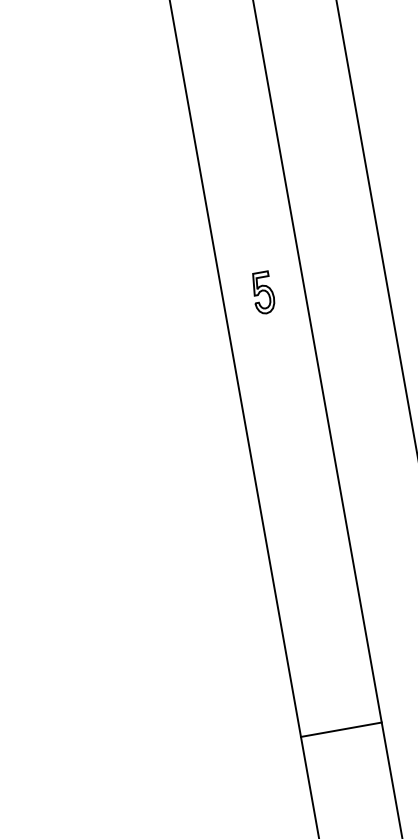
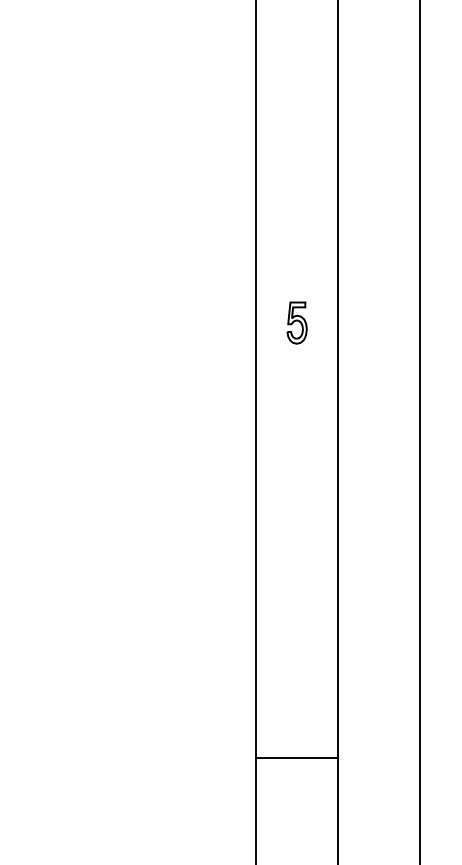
part: (262, 292) -> (296, 322), moved
line: (341, 729) -> (297, 758), moved

